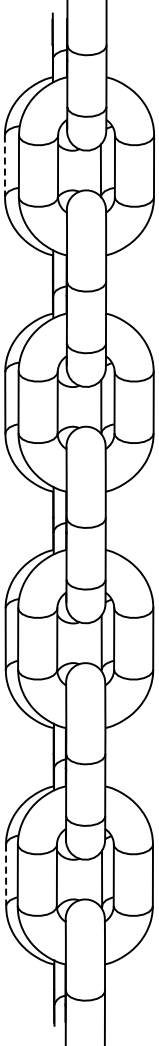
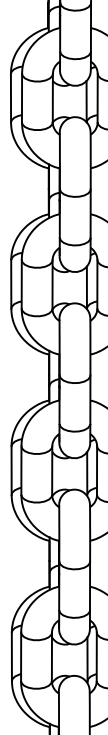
line: (4, 166) -> (10, 98), dashed -> solid
line: (6, 875) -> (12, 656), dashed -> solid

